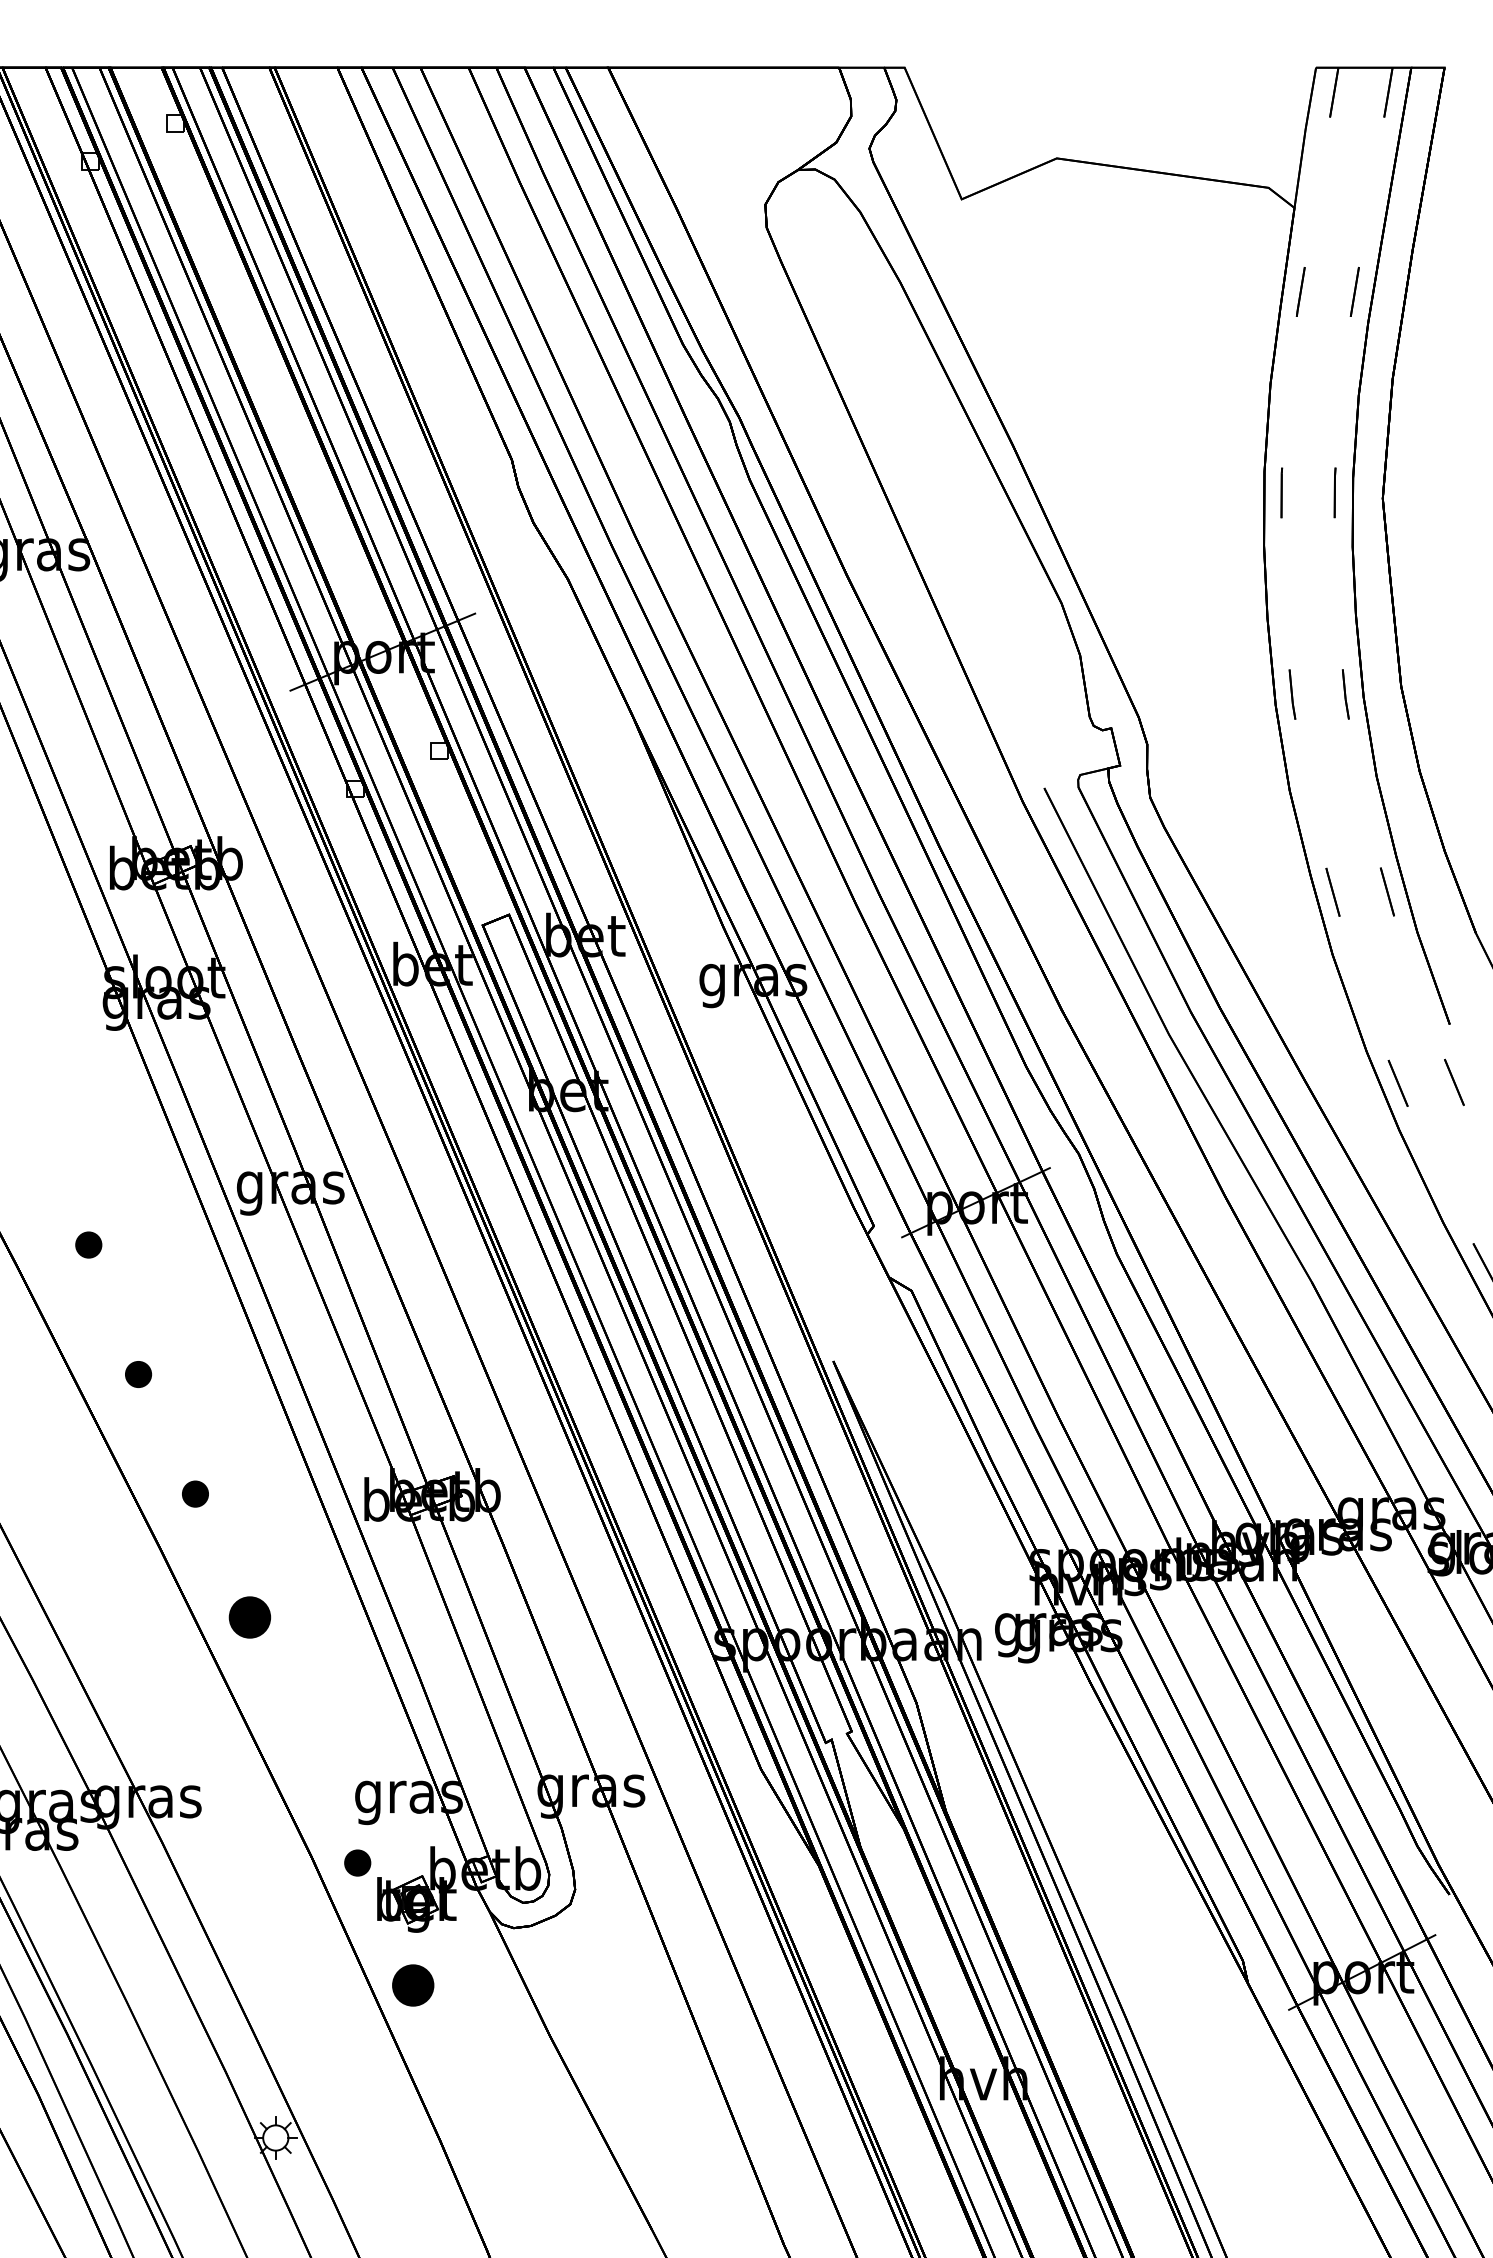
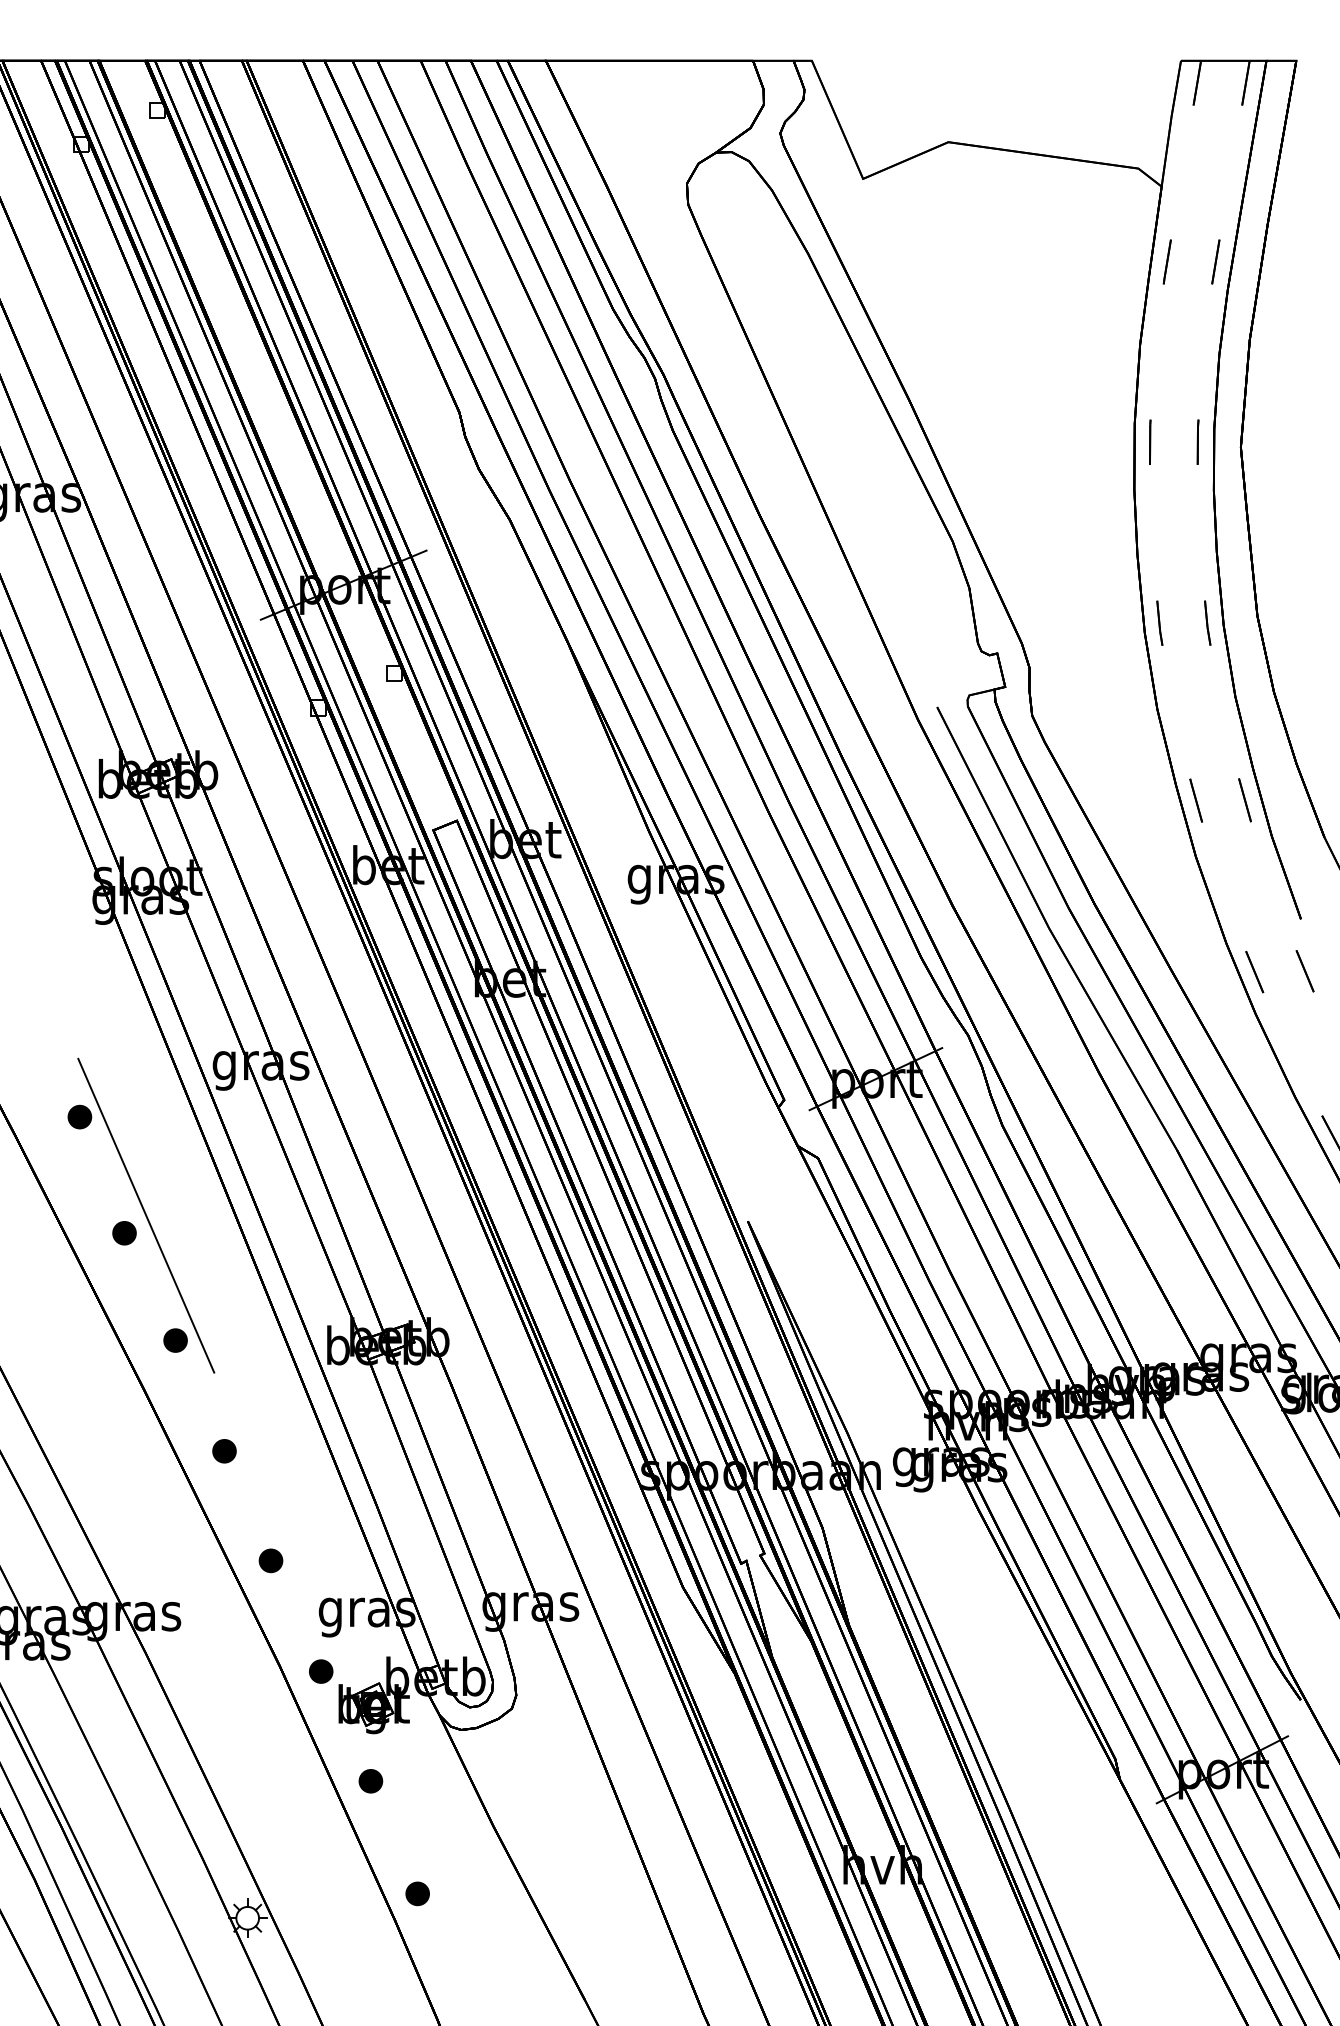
line: (162, 1354) -> (146, 1215), added
part: (249, 1617) -> (224, 1451), size x0.62
part: (301, 1739) -> (270, 1560), added
part: (412, 1984) -> (370, 1780), size x0.62
part: (464, 2110) -> (416, 1893), added

